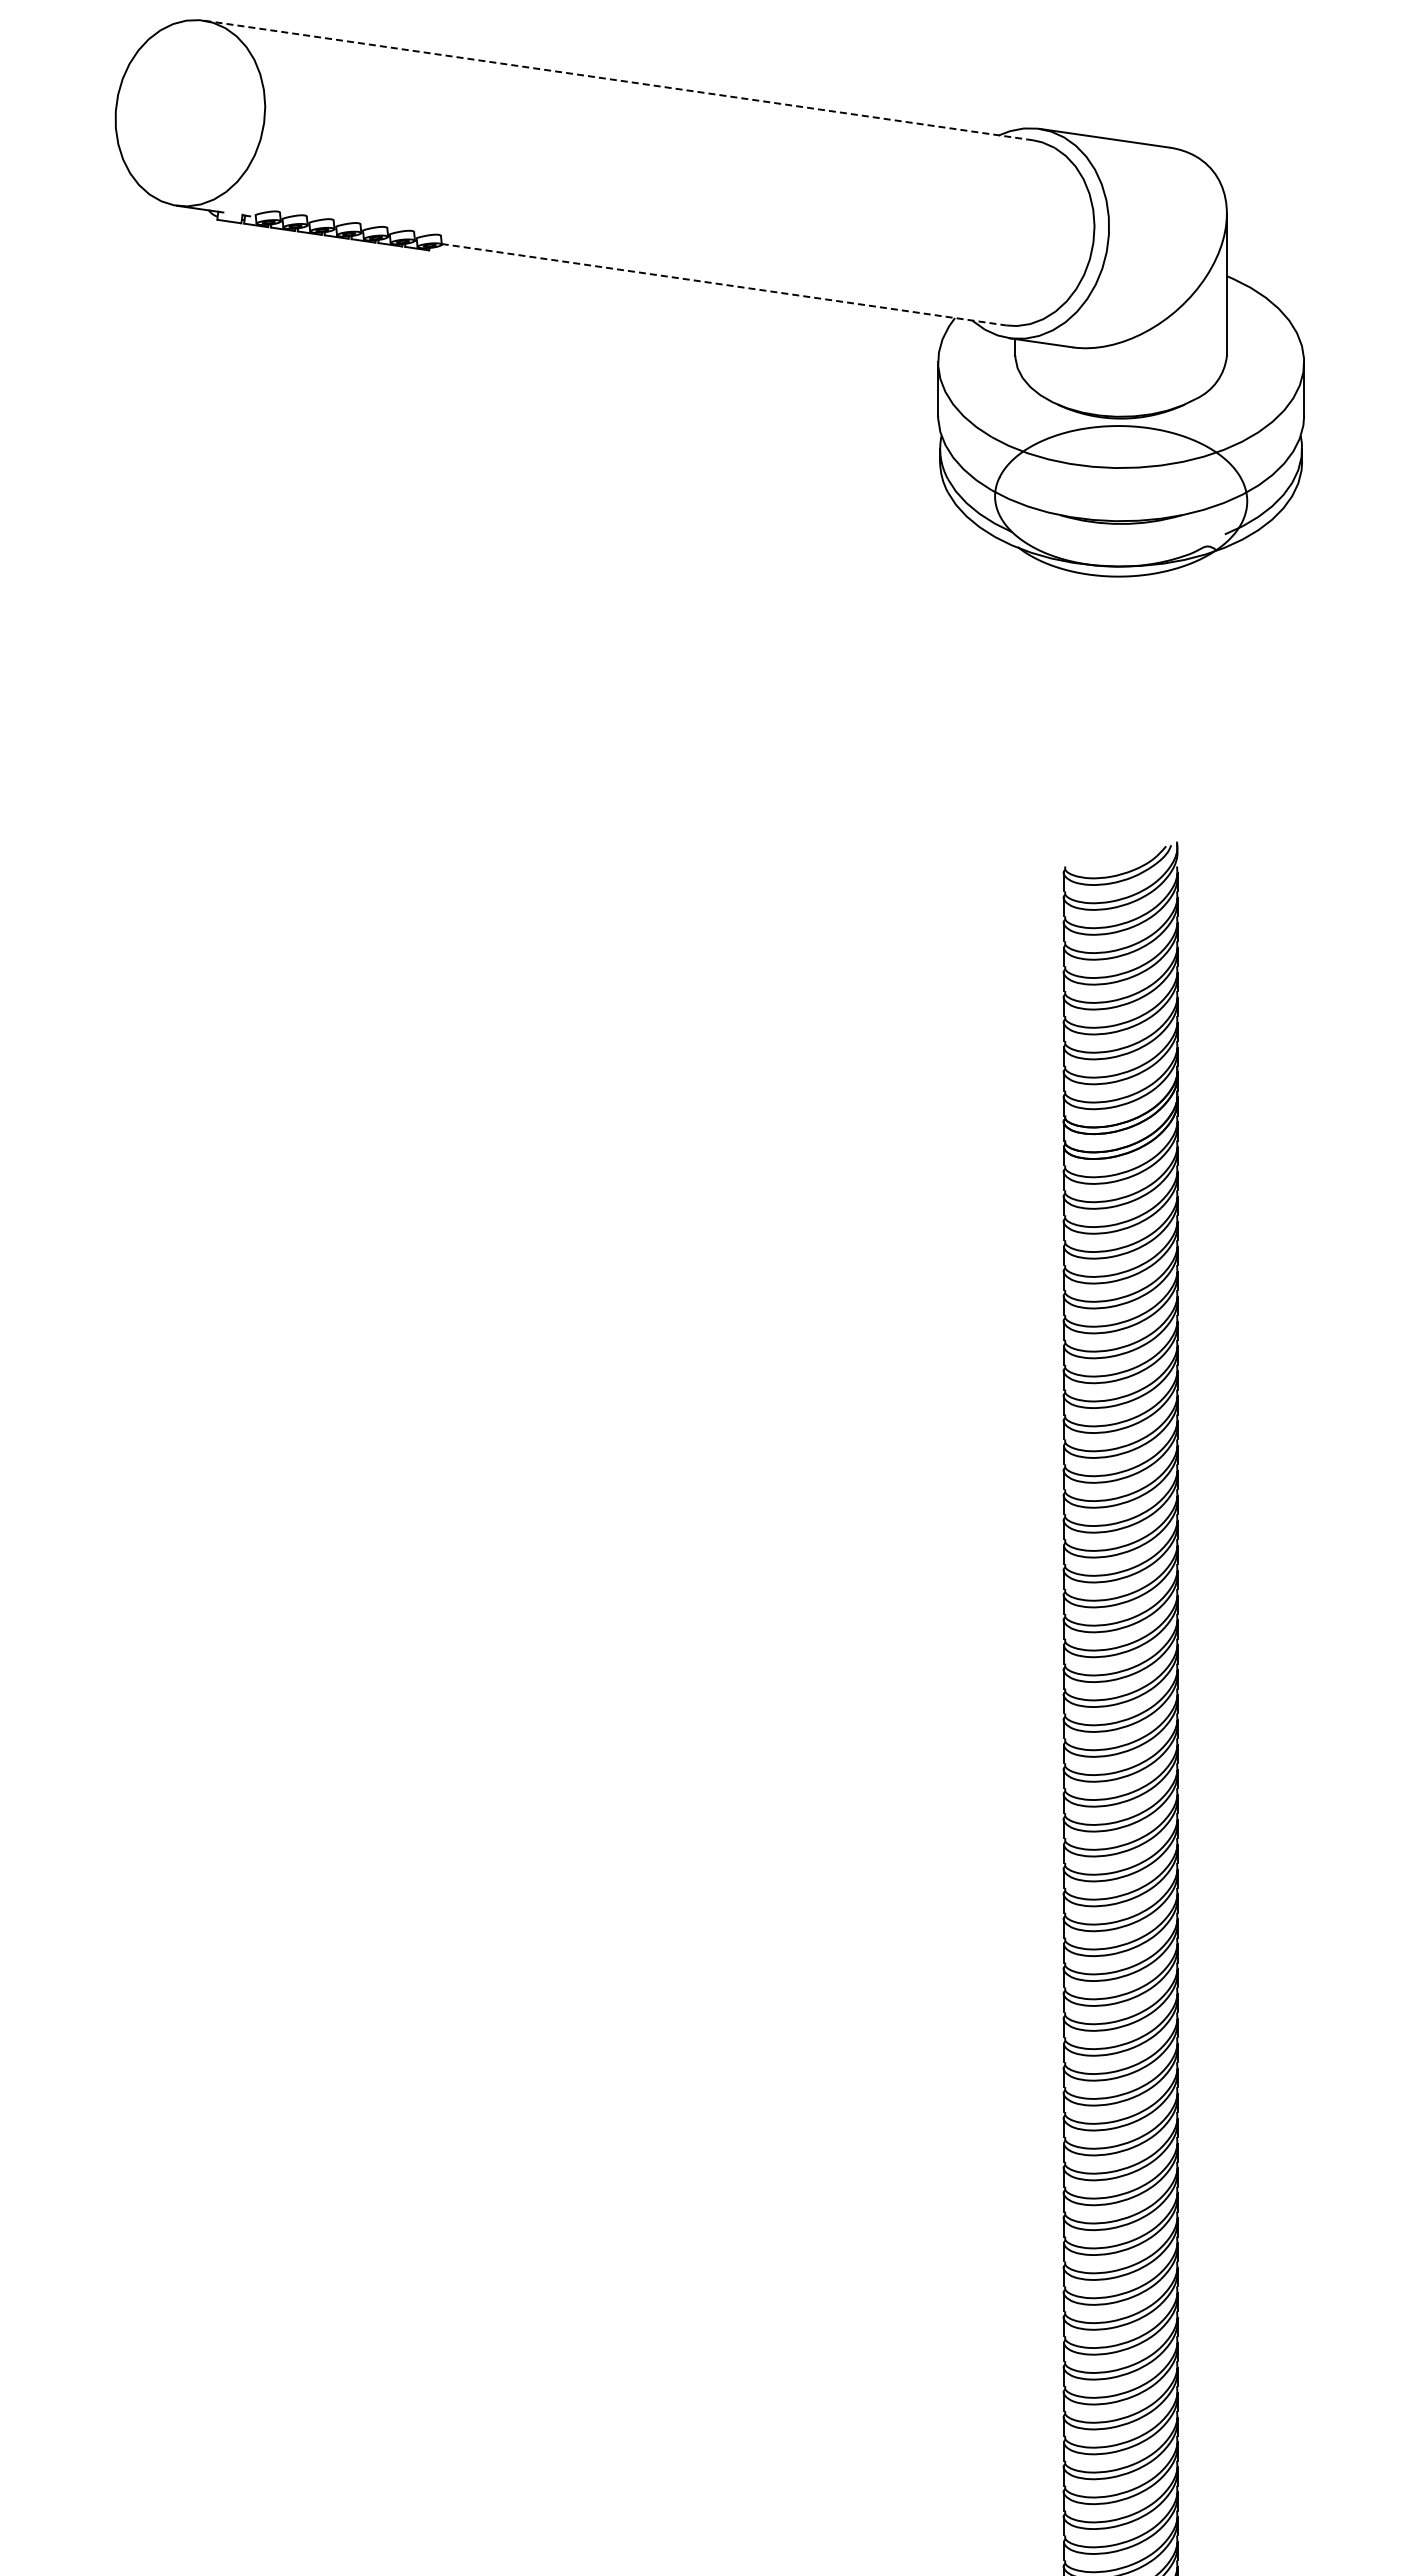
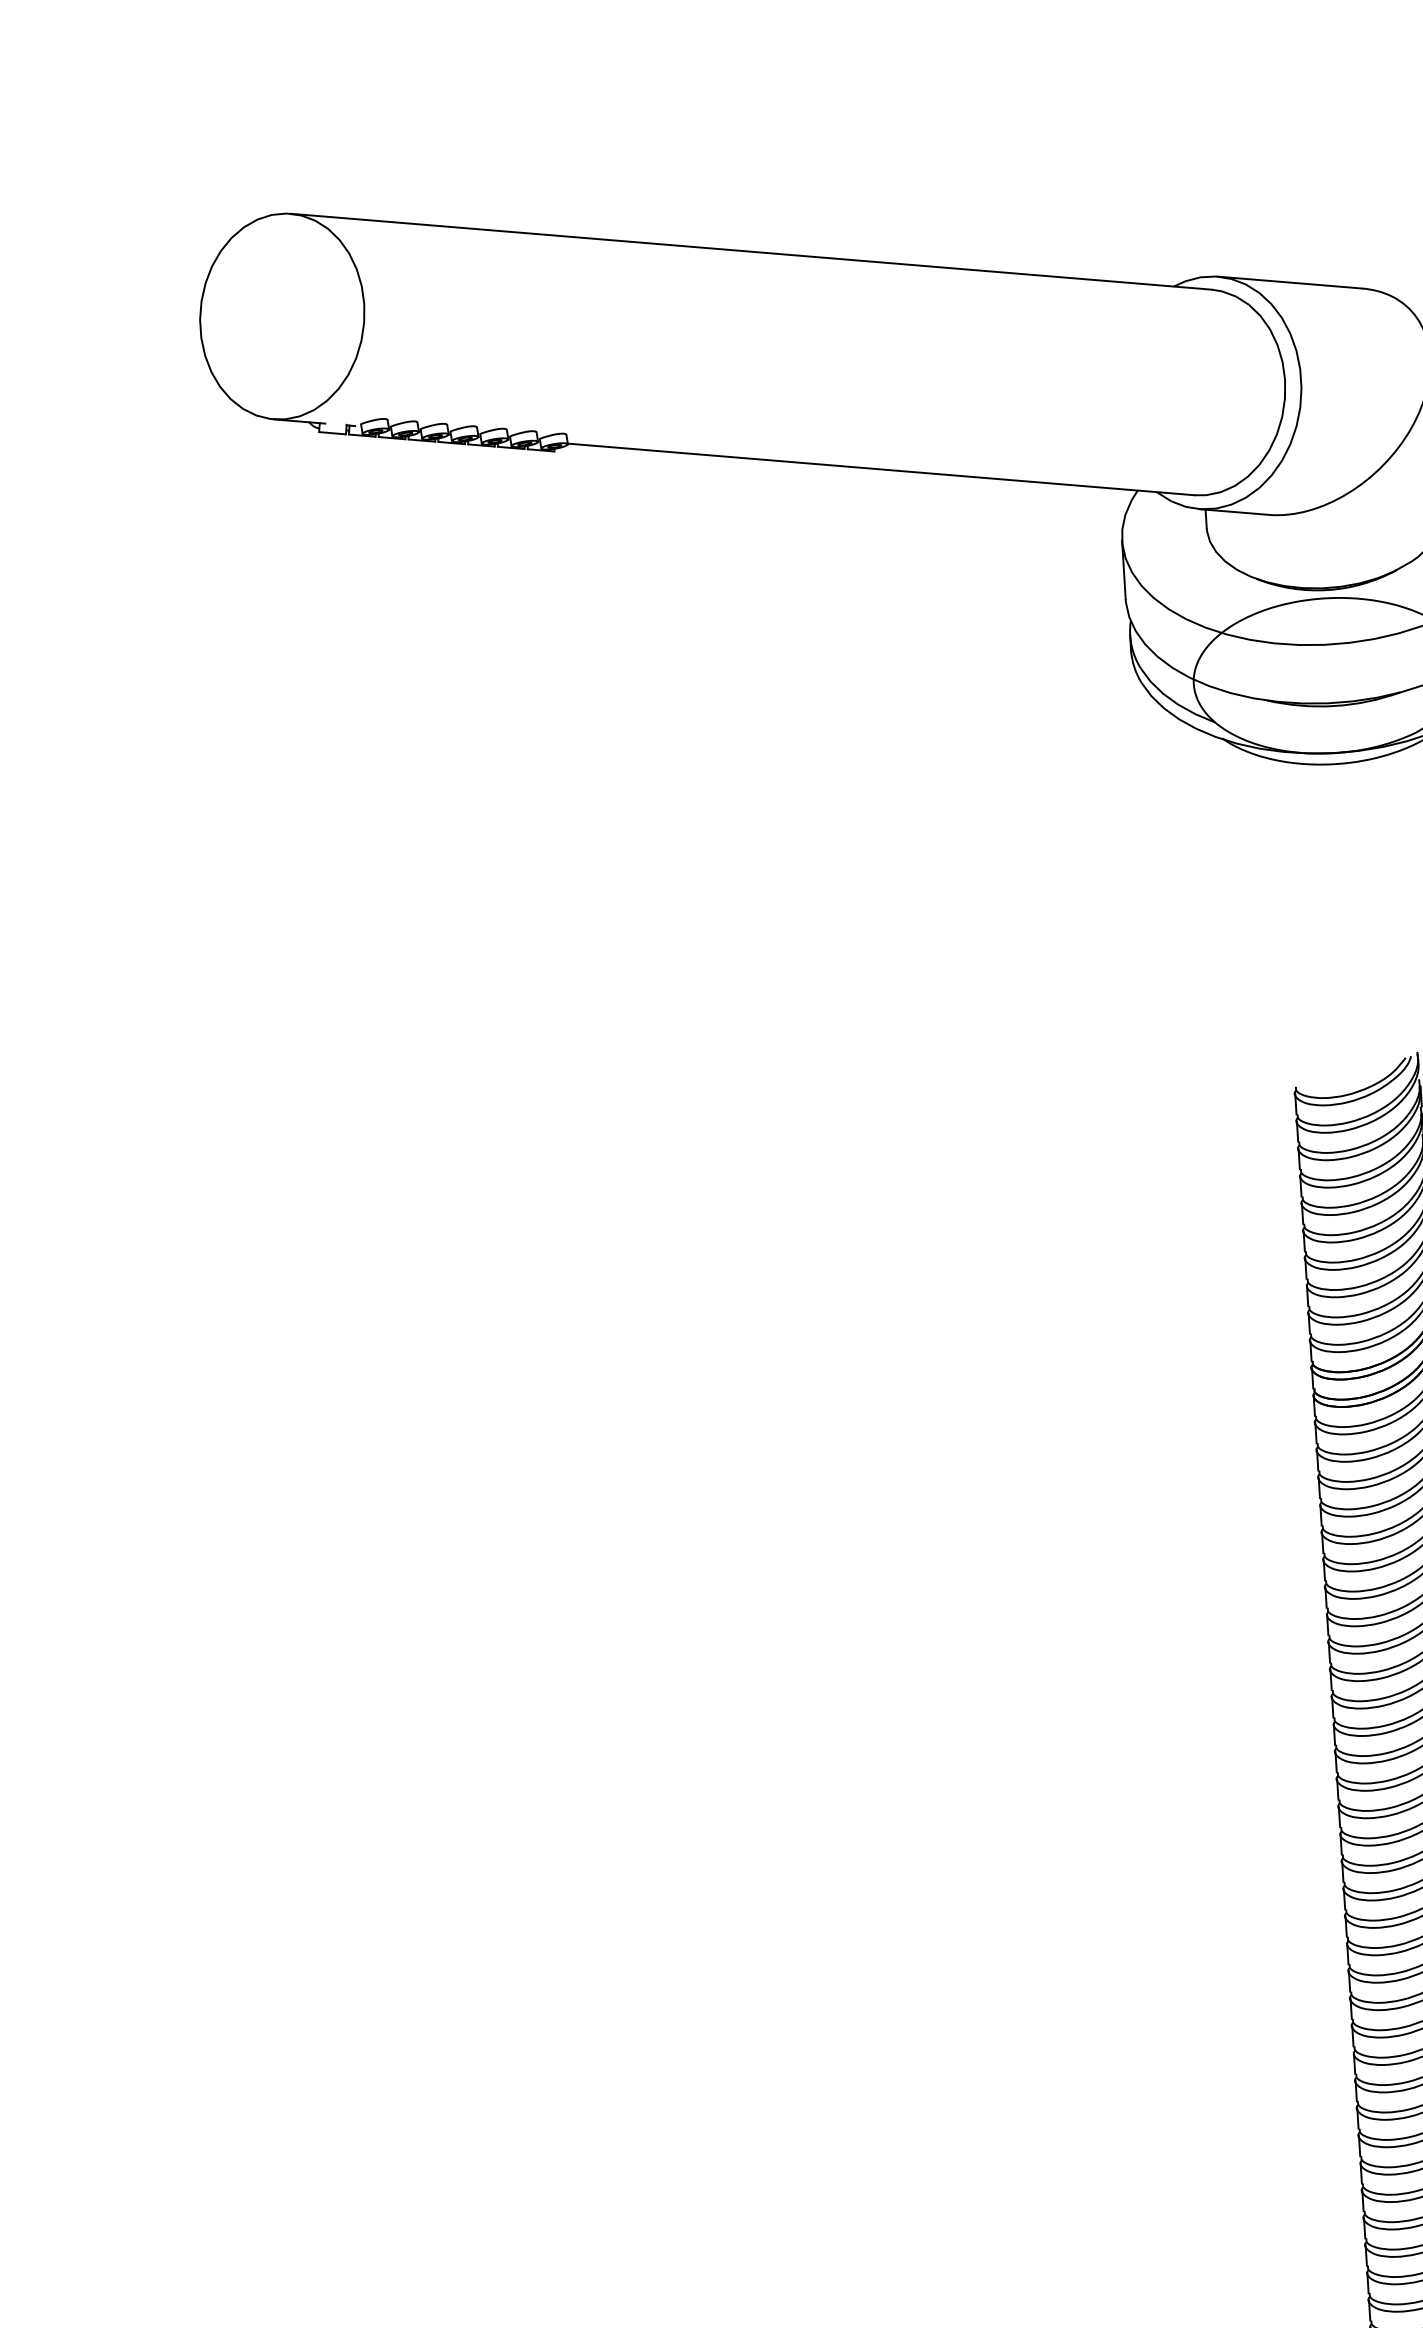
line: (618, 80) -> (751, 251), dashed -> solid
line: (724, 284) -> (881, 469), dashed -> solid

